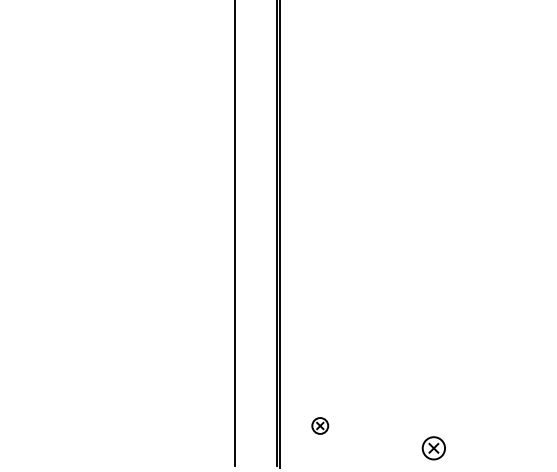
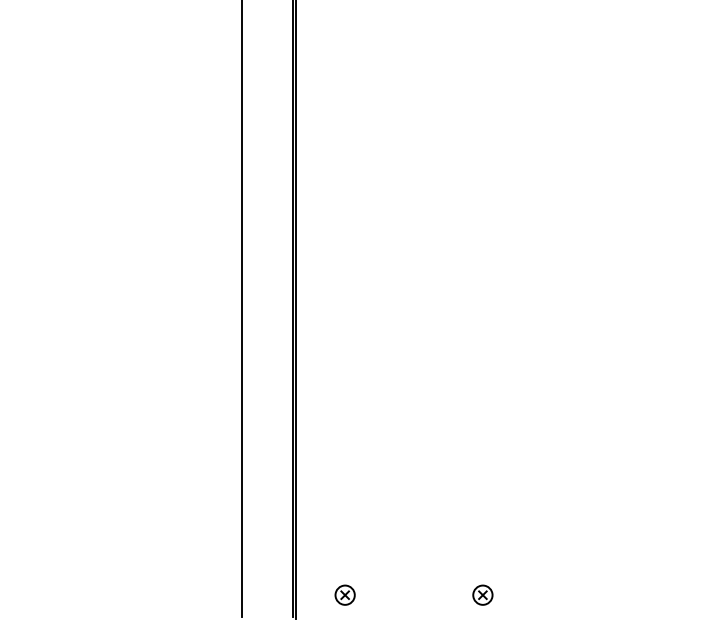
part: (319, 425) -> (344, 594), moved
part: (433, 447) -> (482, 594), size x0.71

